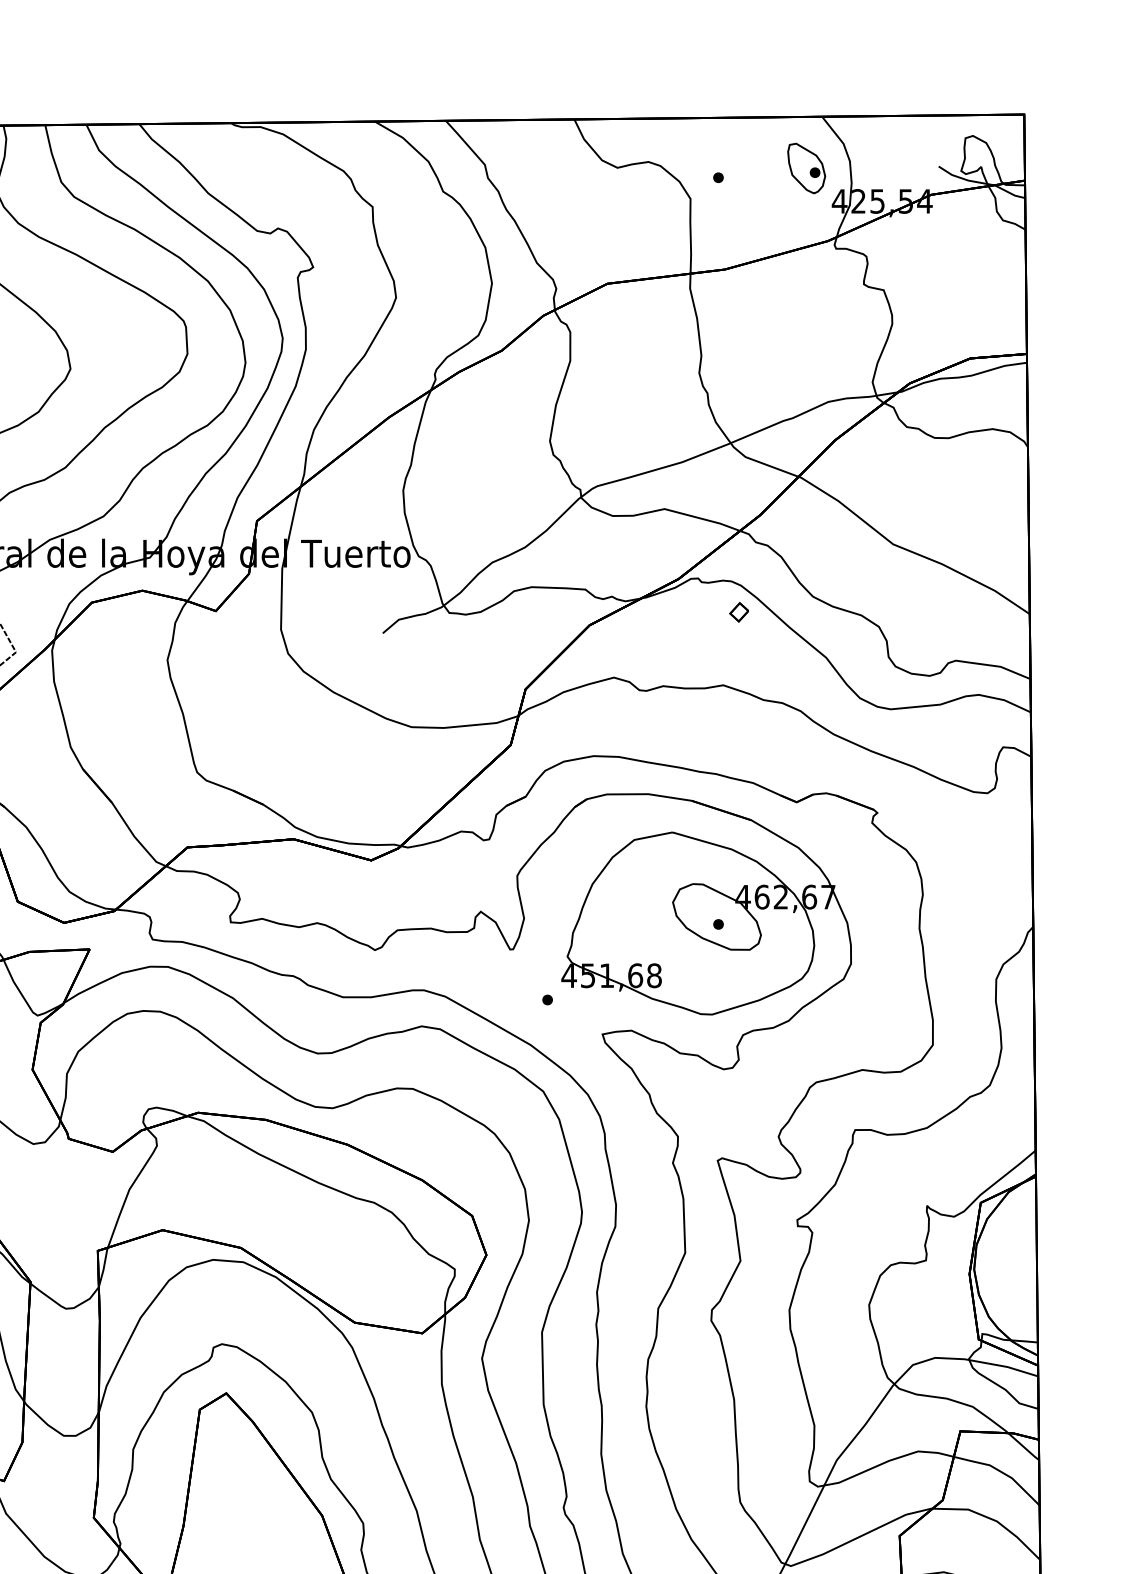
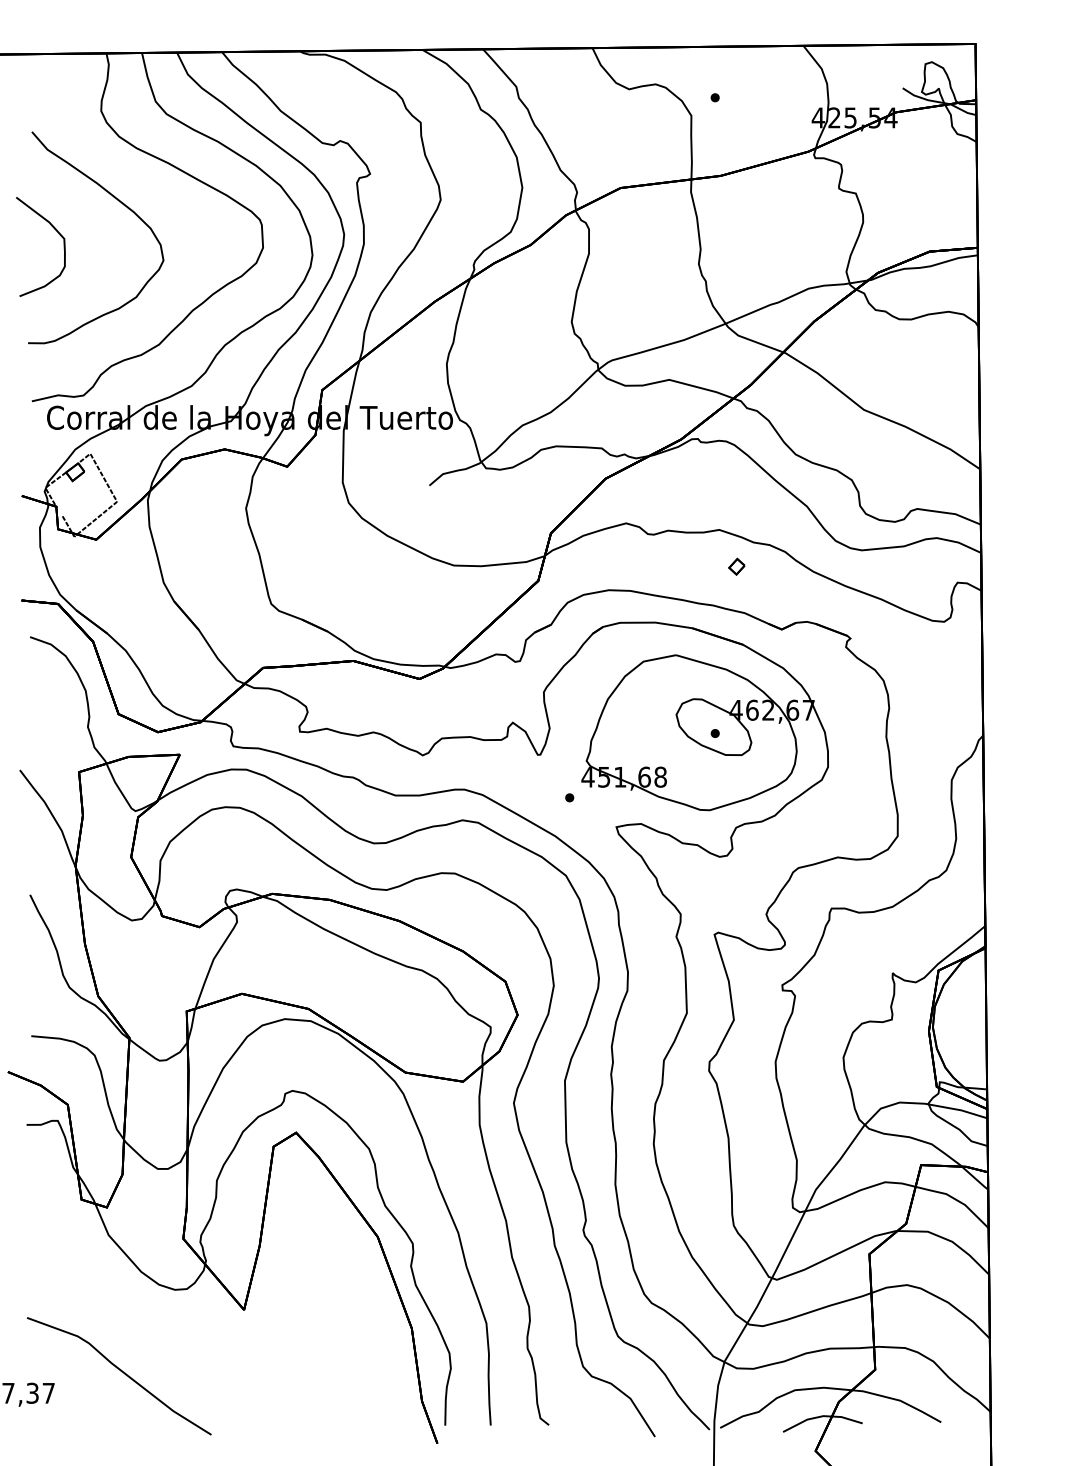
part: (805, 168) -> (789, 89), removed
part: (738, 611) -> (736, 566), moved

